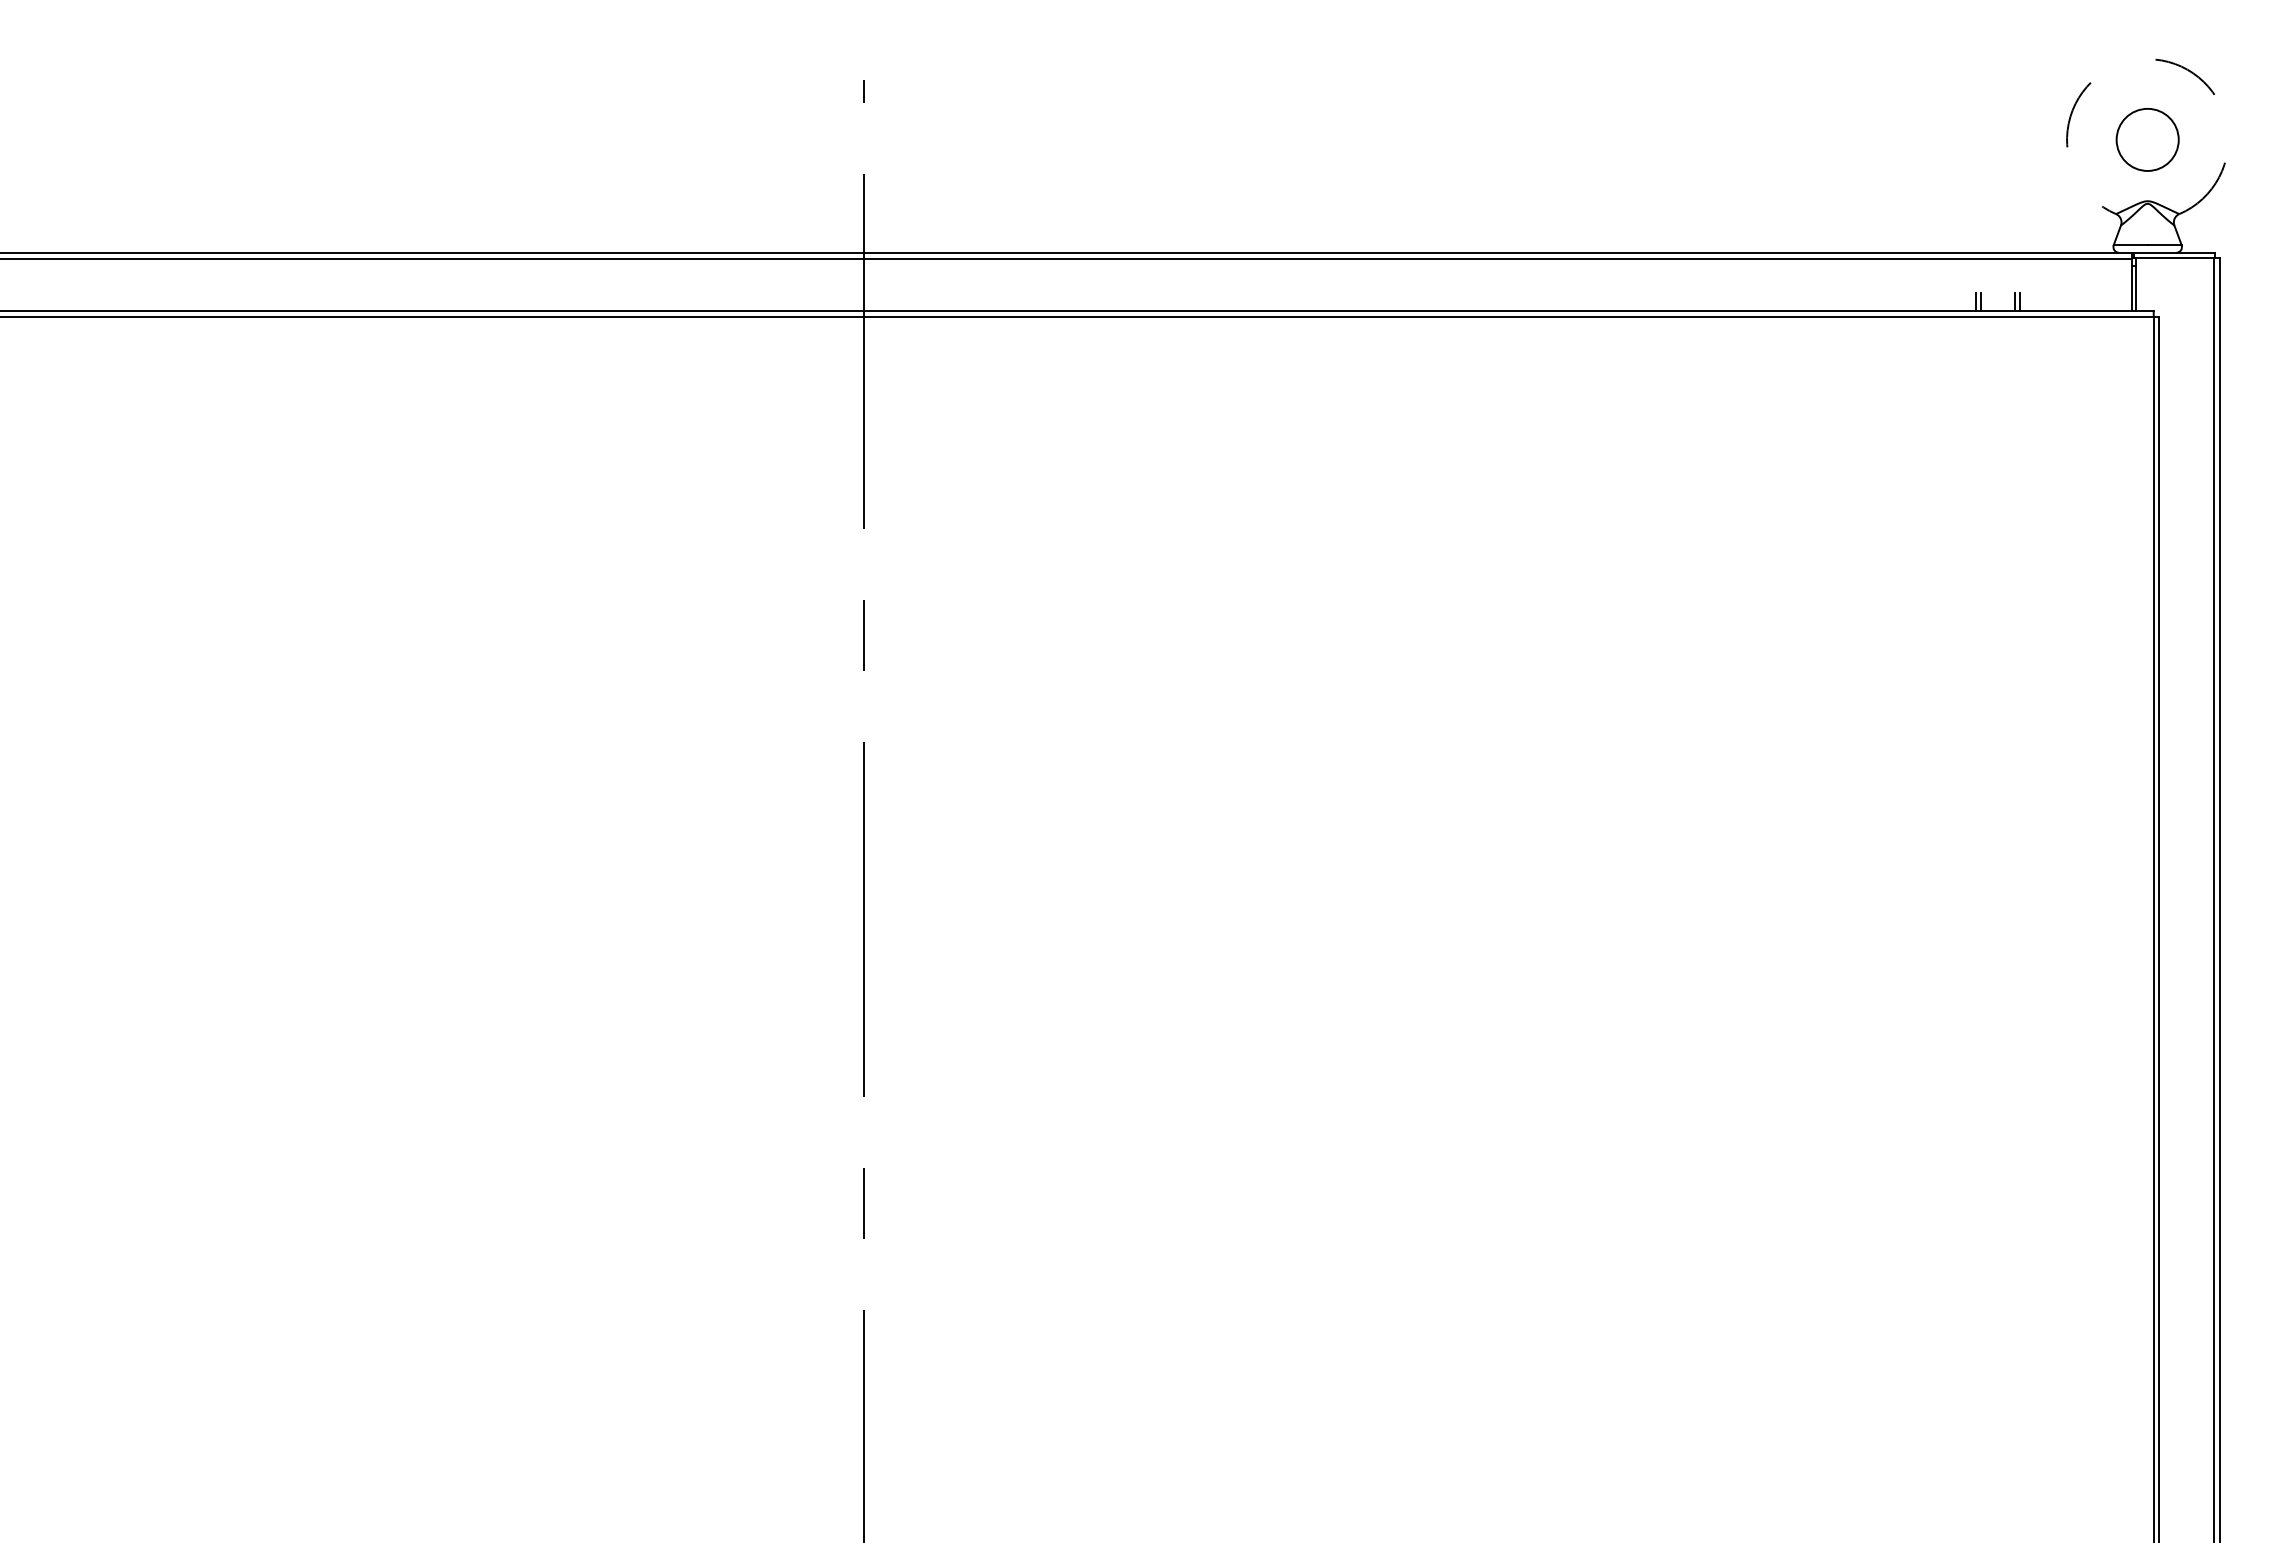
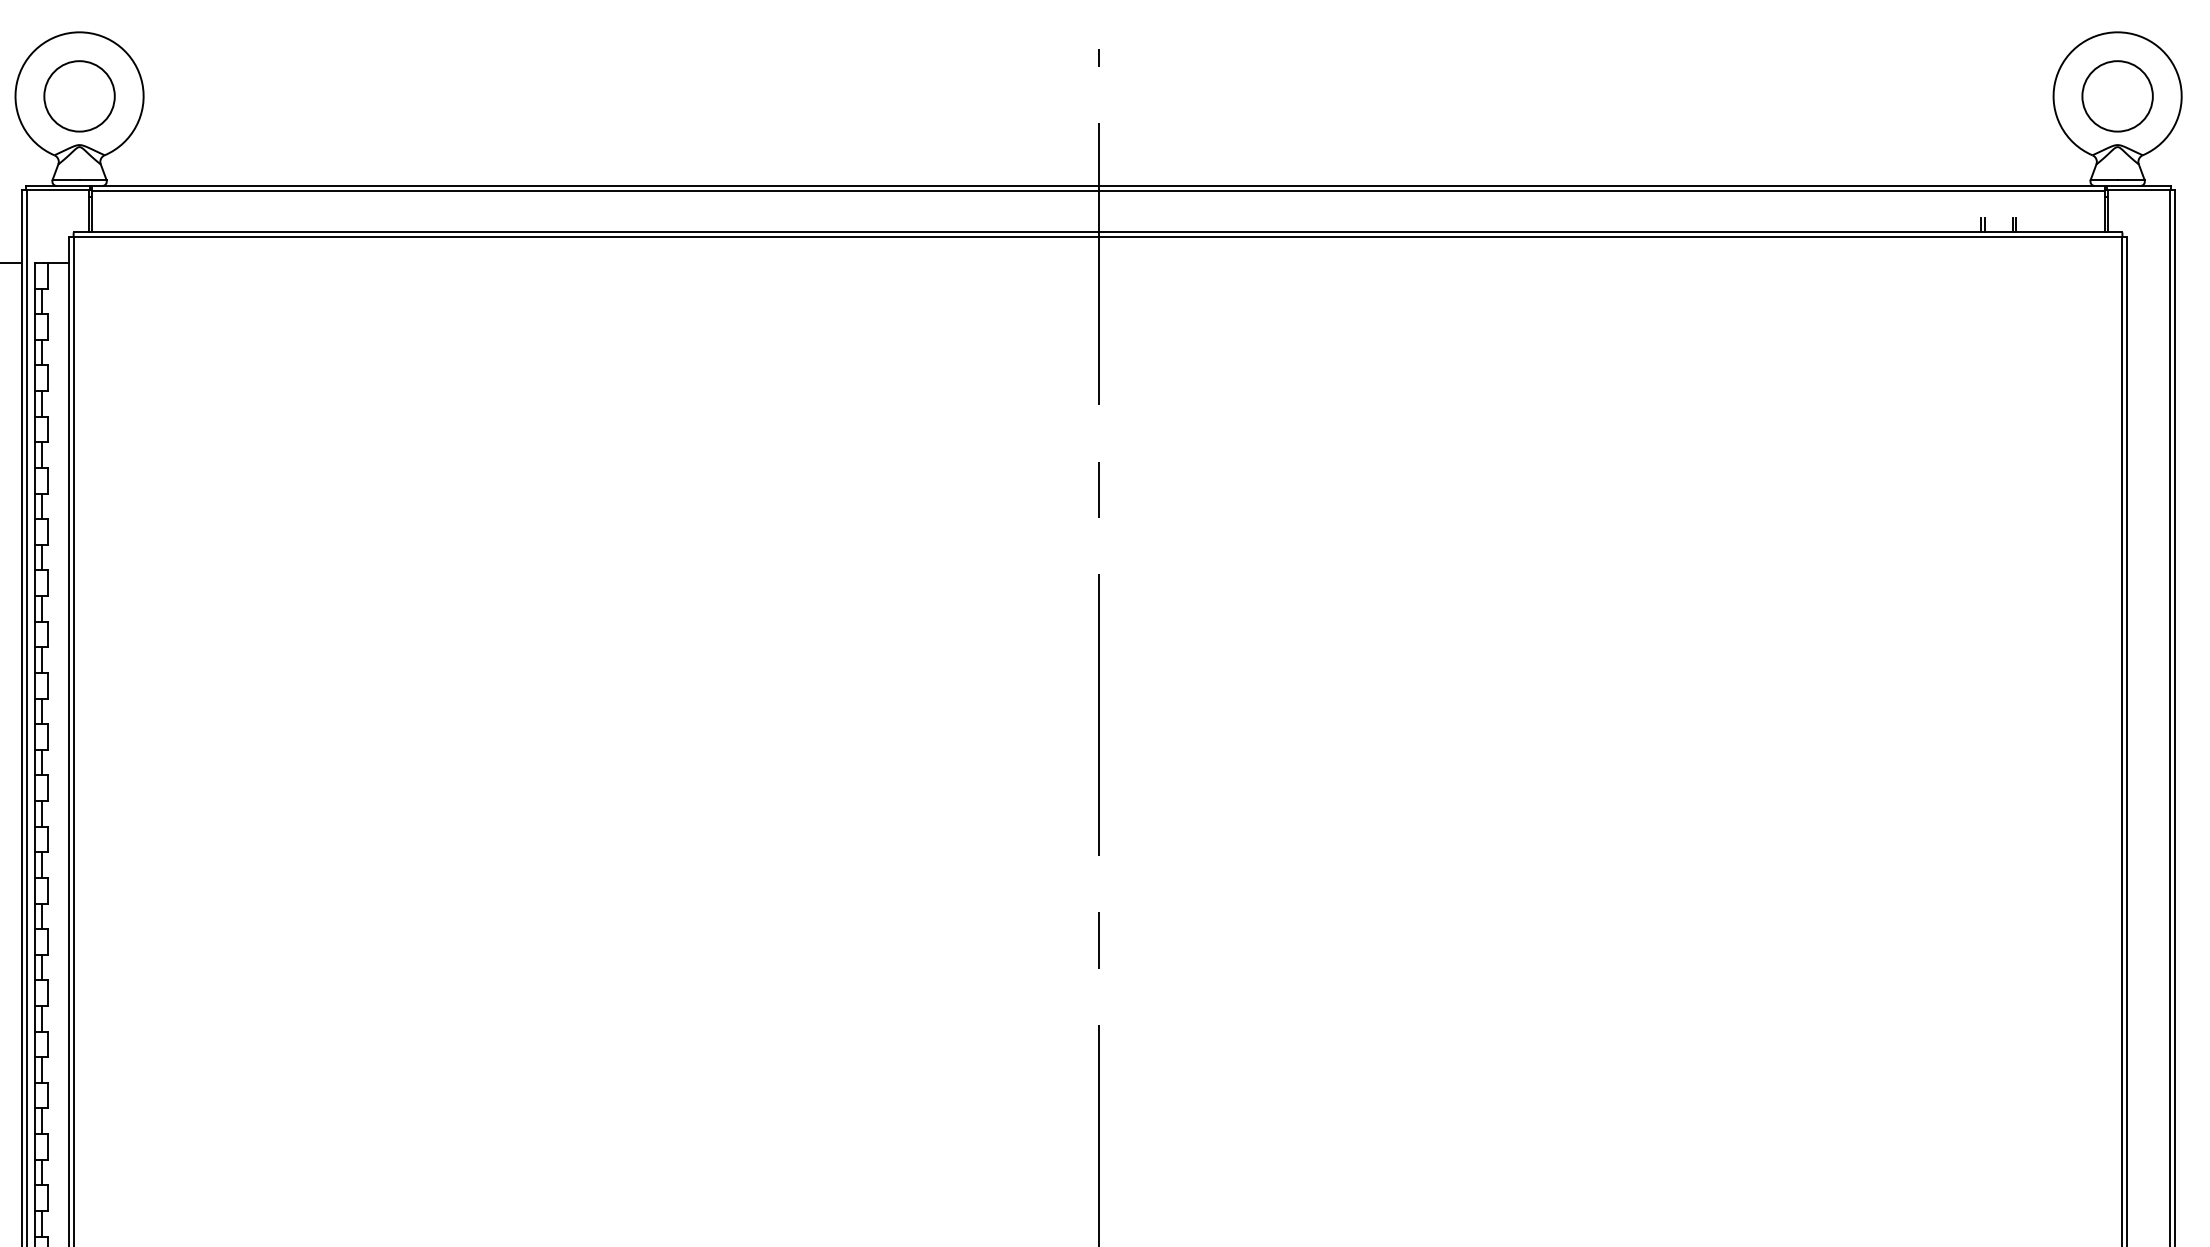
arc: (2147, 59) -> (2117, 32), dashed -> solid
circle: (2147, 140) -> (2117, 96), size x1.43

